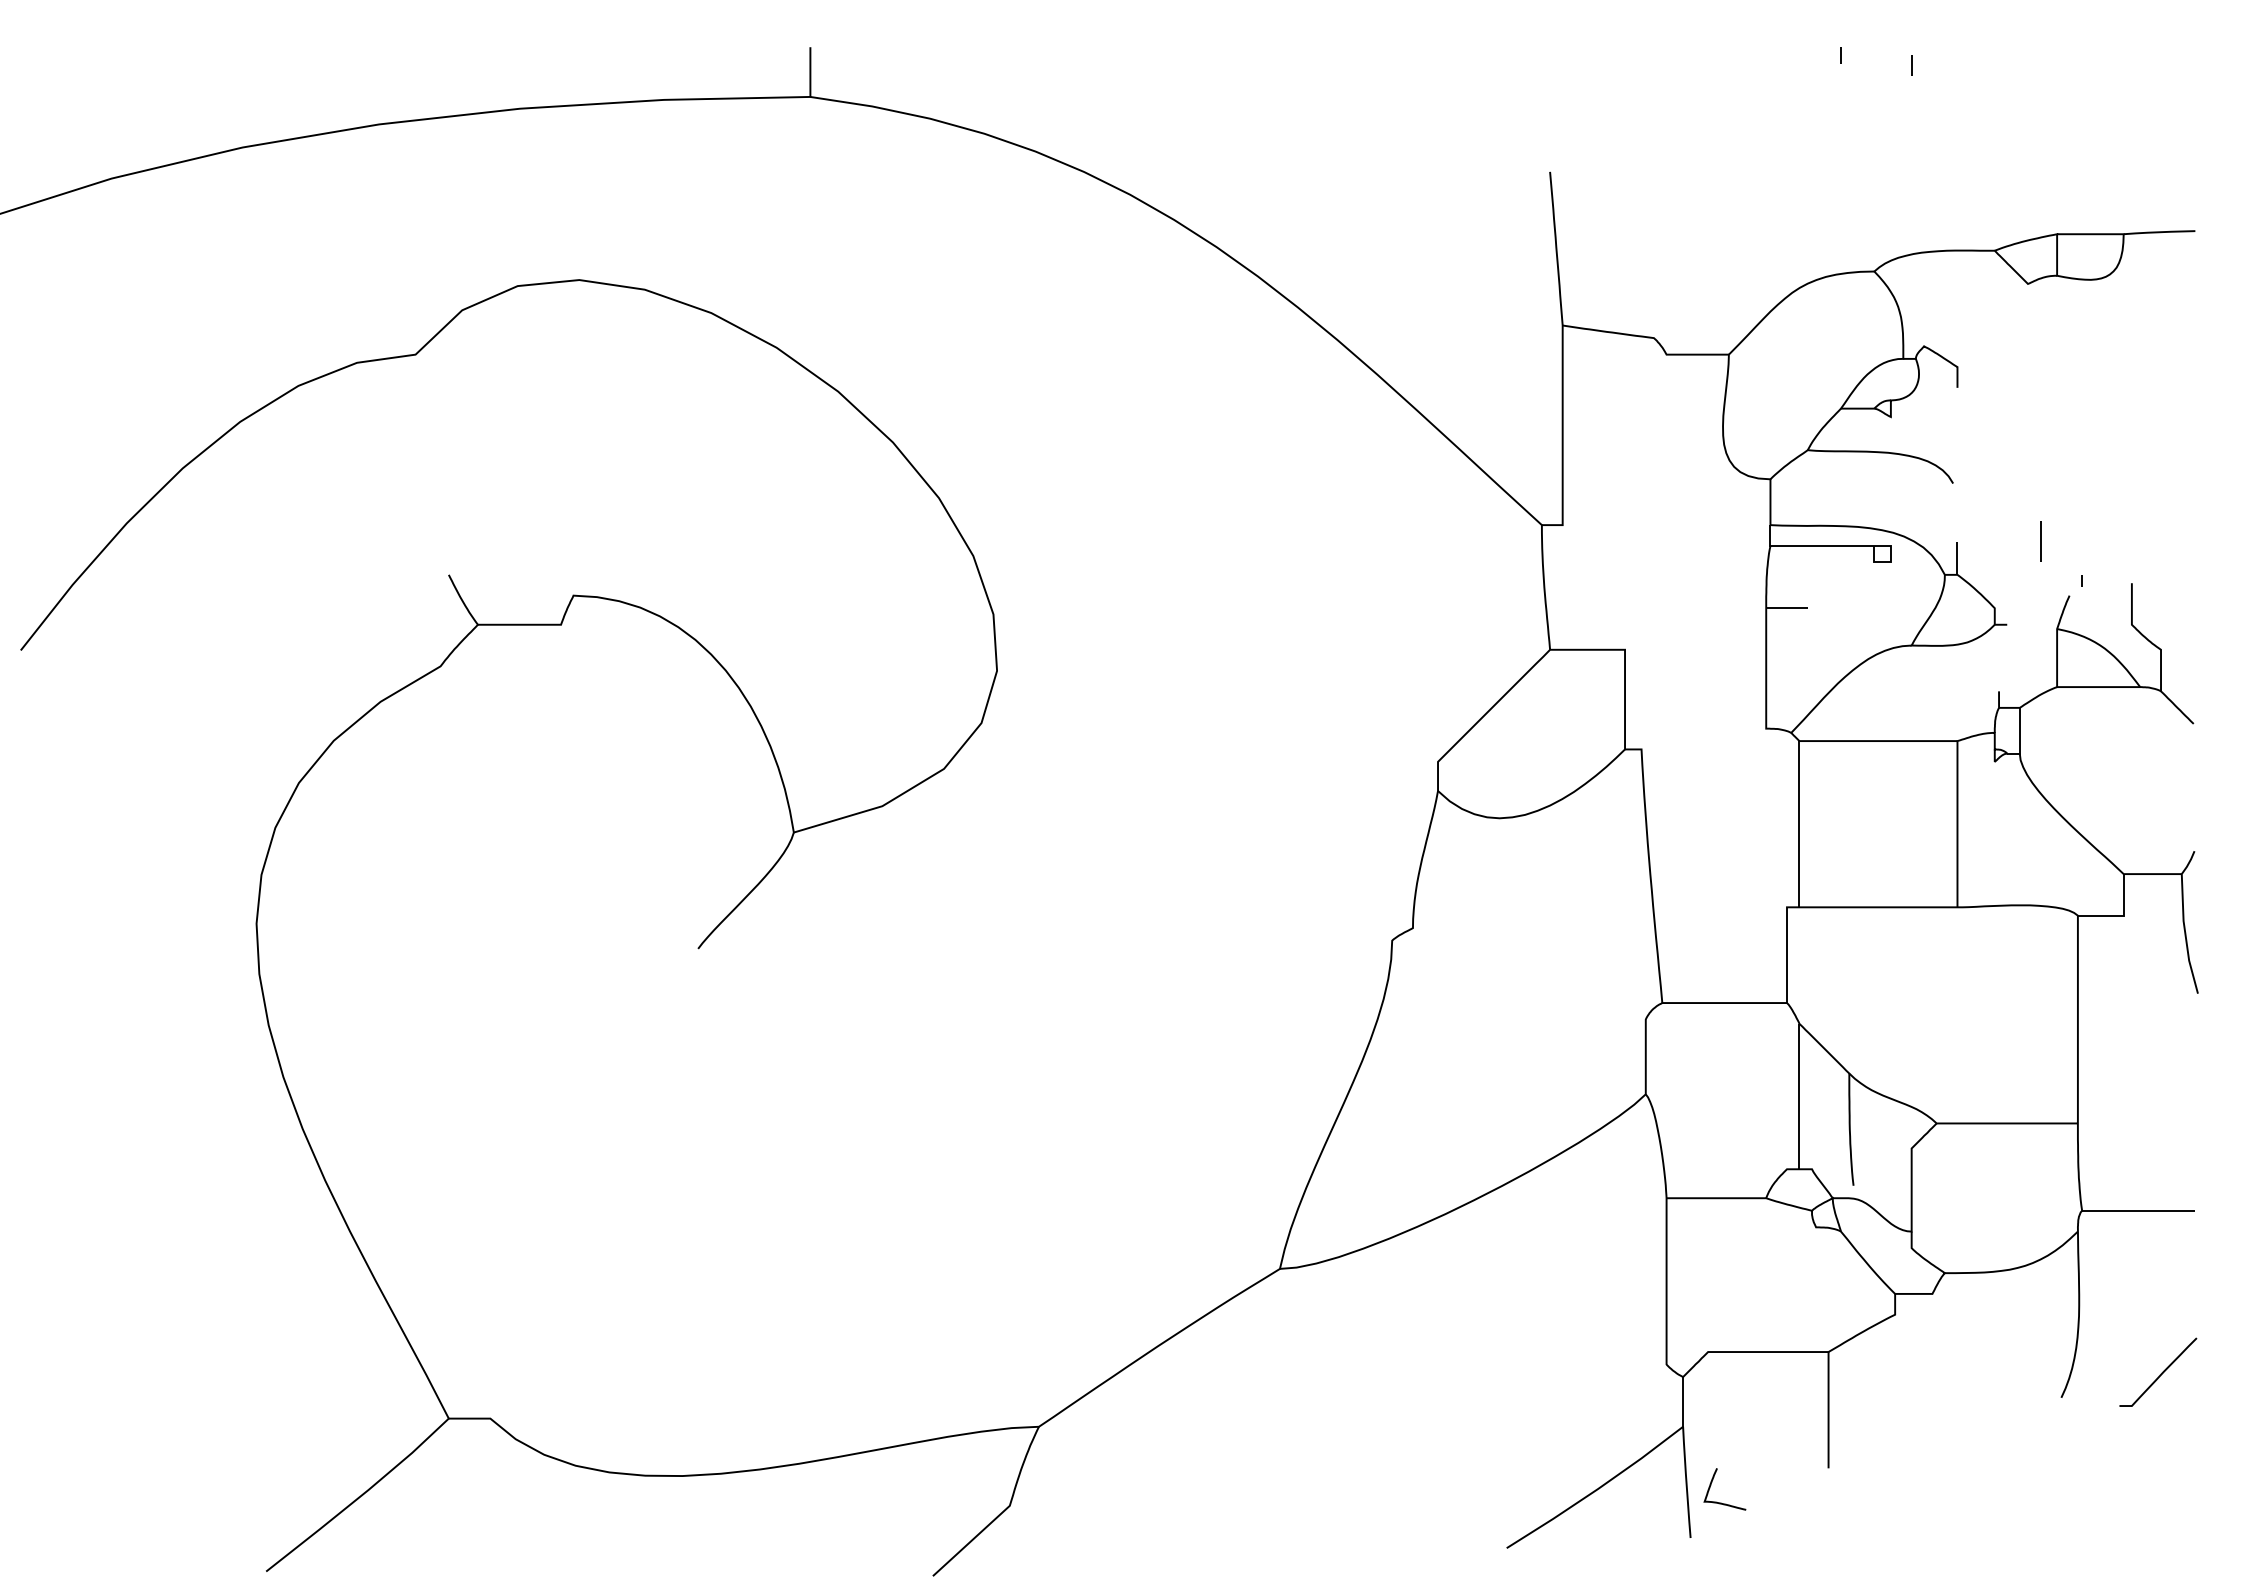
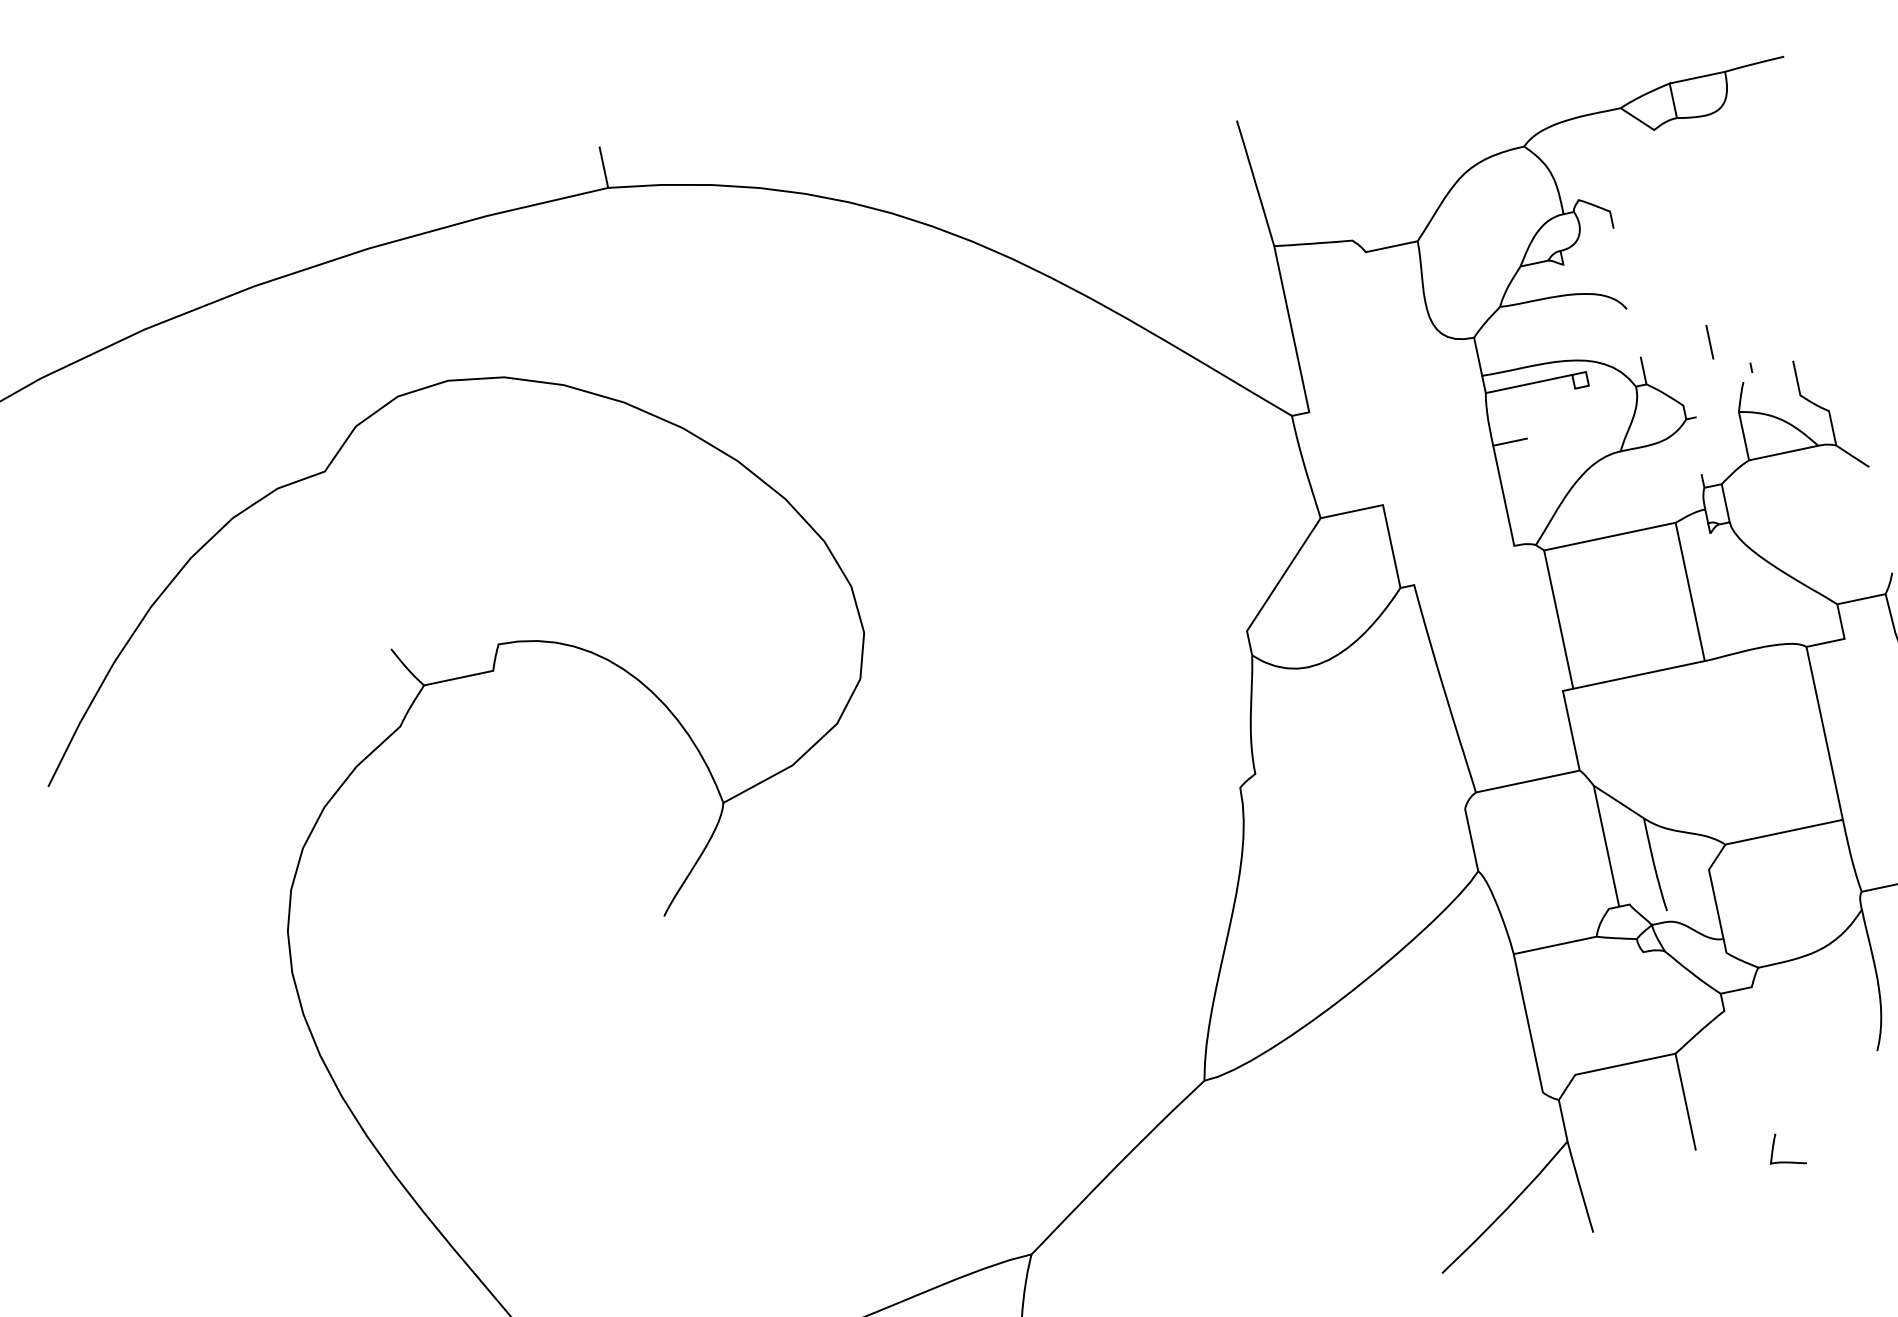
curve: (1721, 1502) -> (1785, 1161), moved

